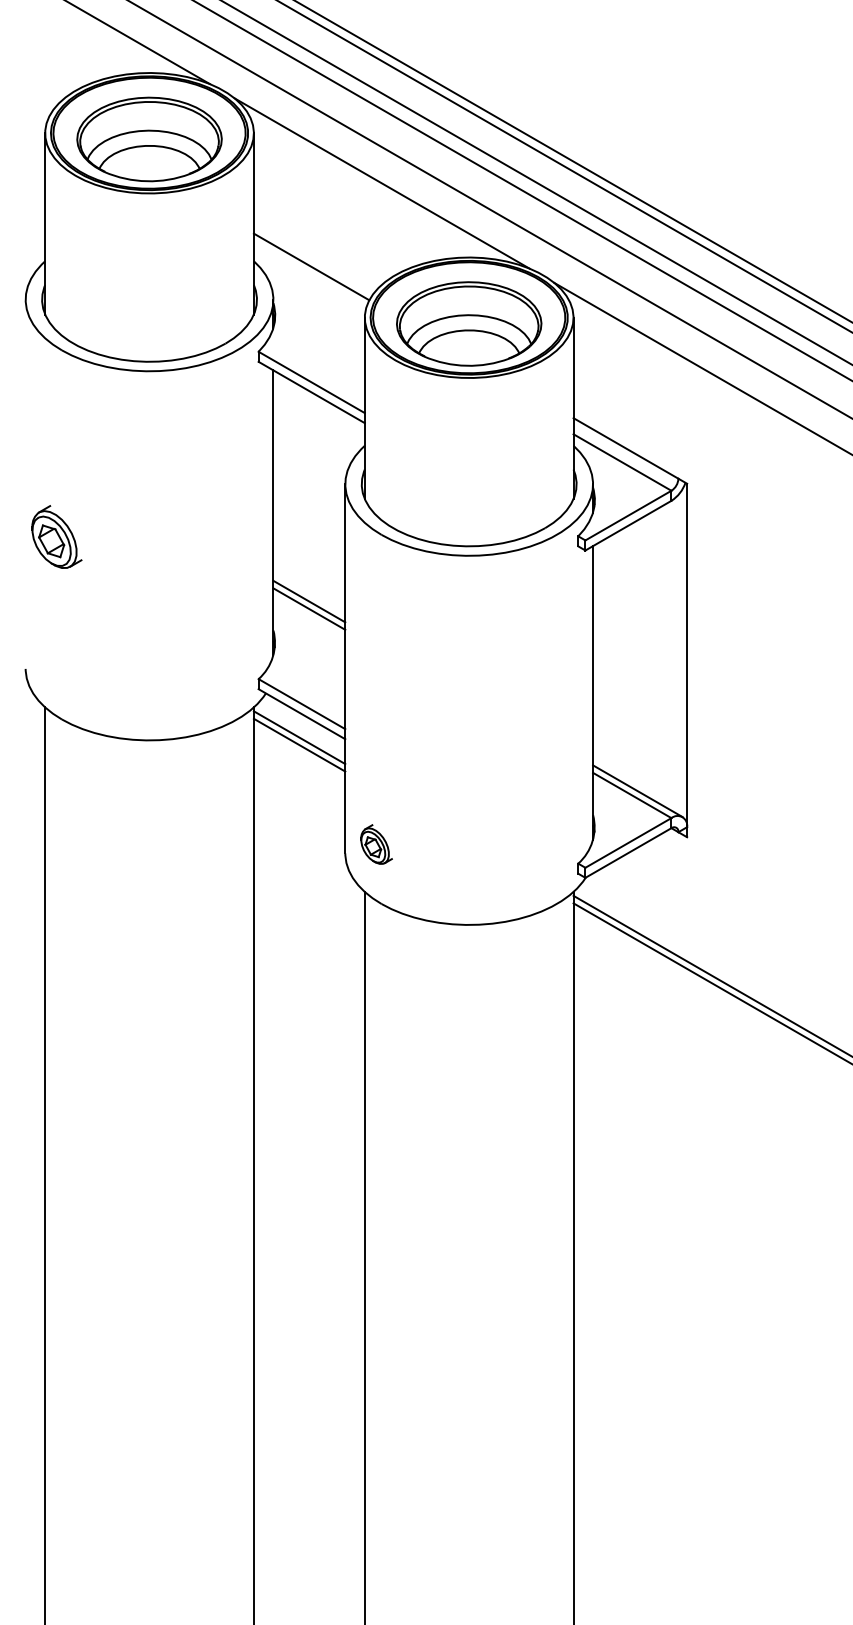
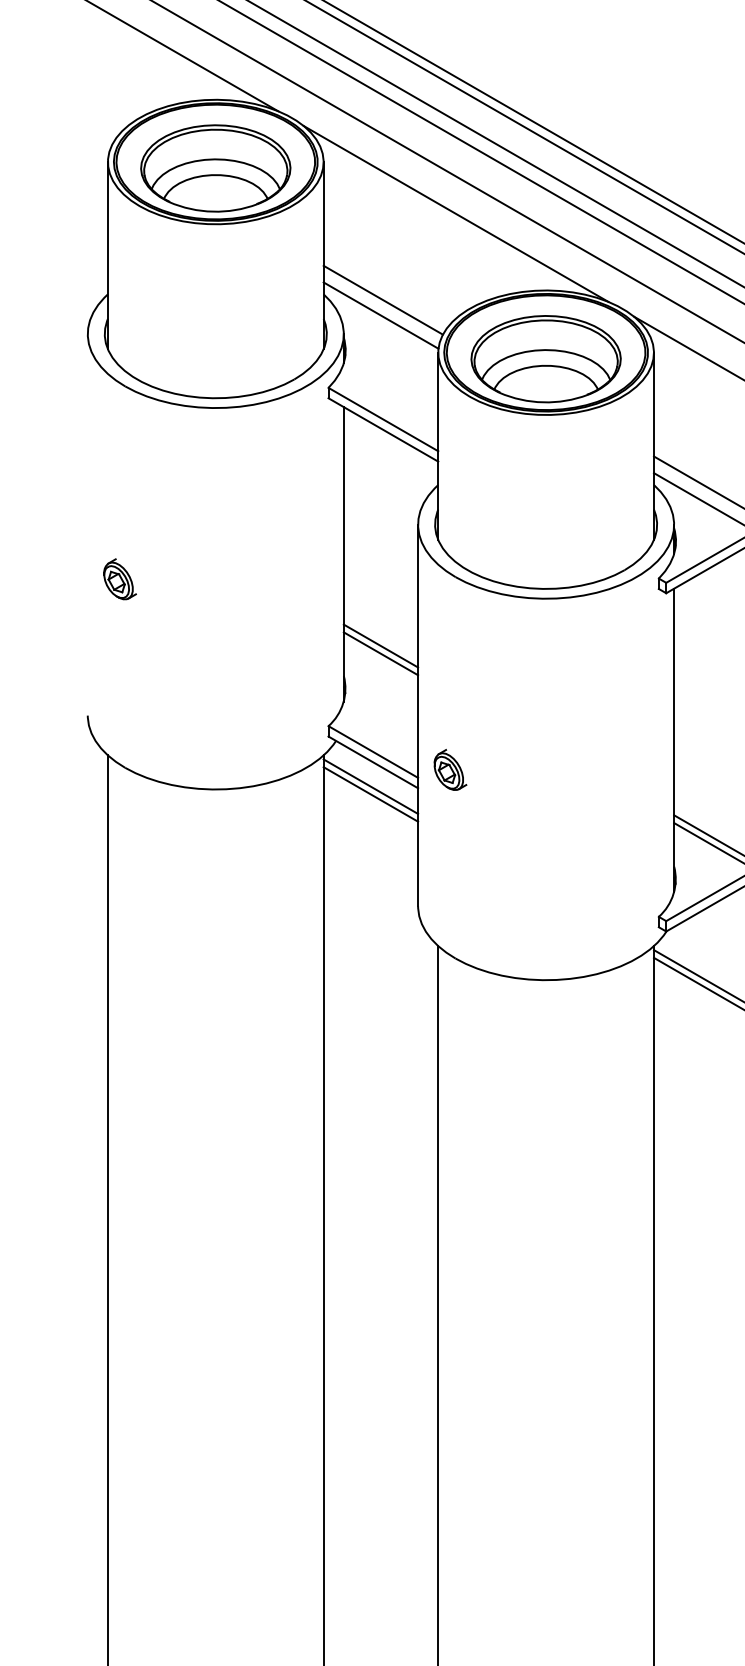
line: (309, 281) -> (381, 315), added
part: (56, 536) -> (119, 578), size x0.62
part: (376, 844) -> (450, 769), moved

